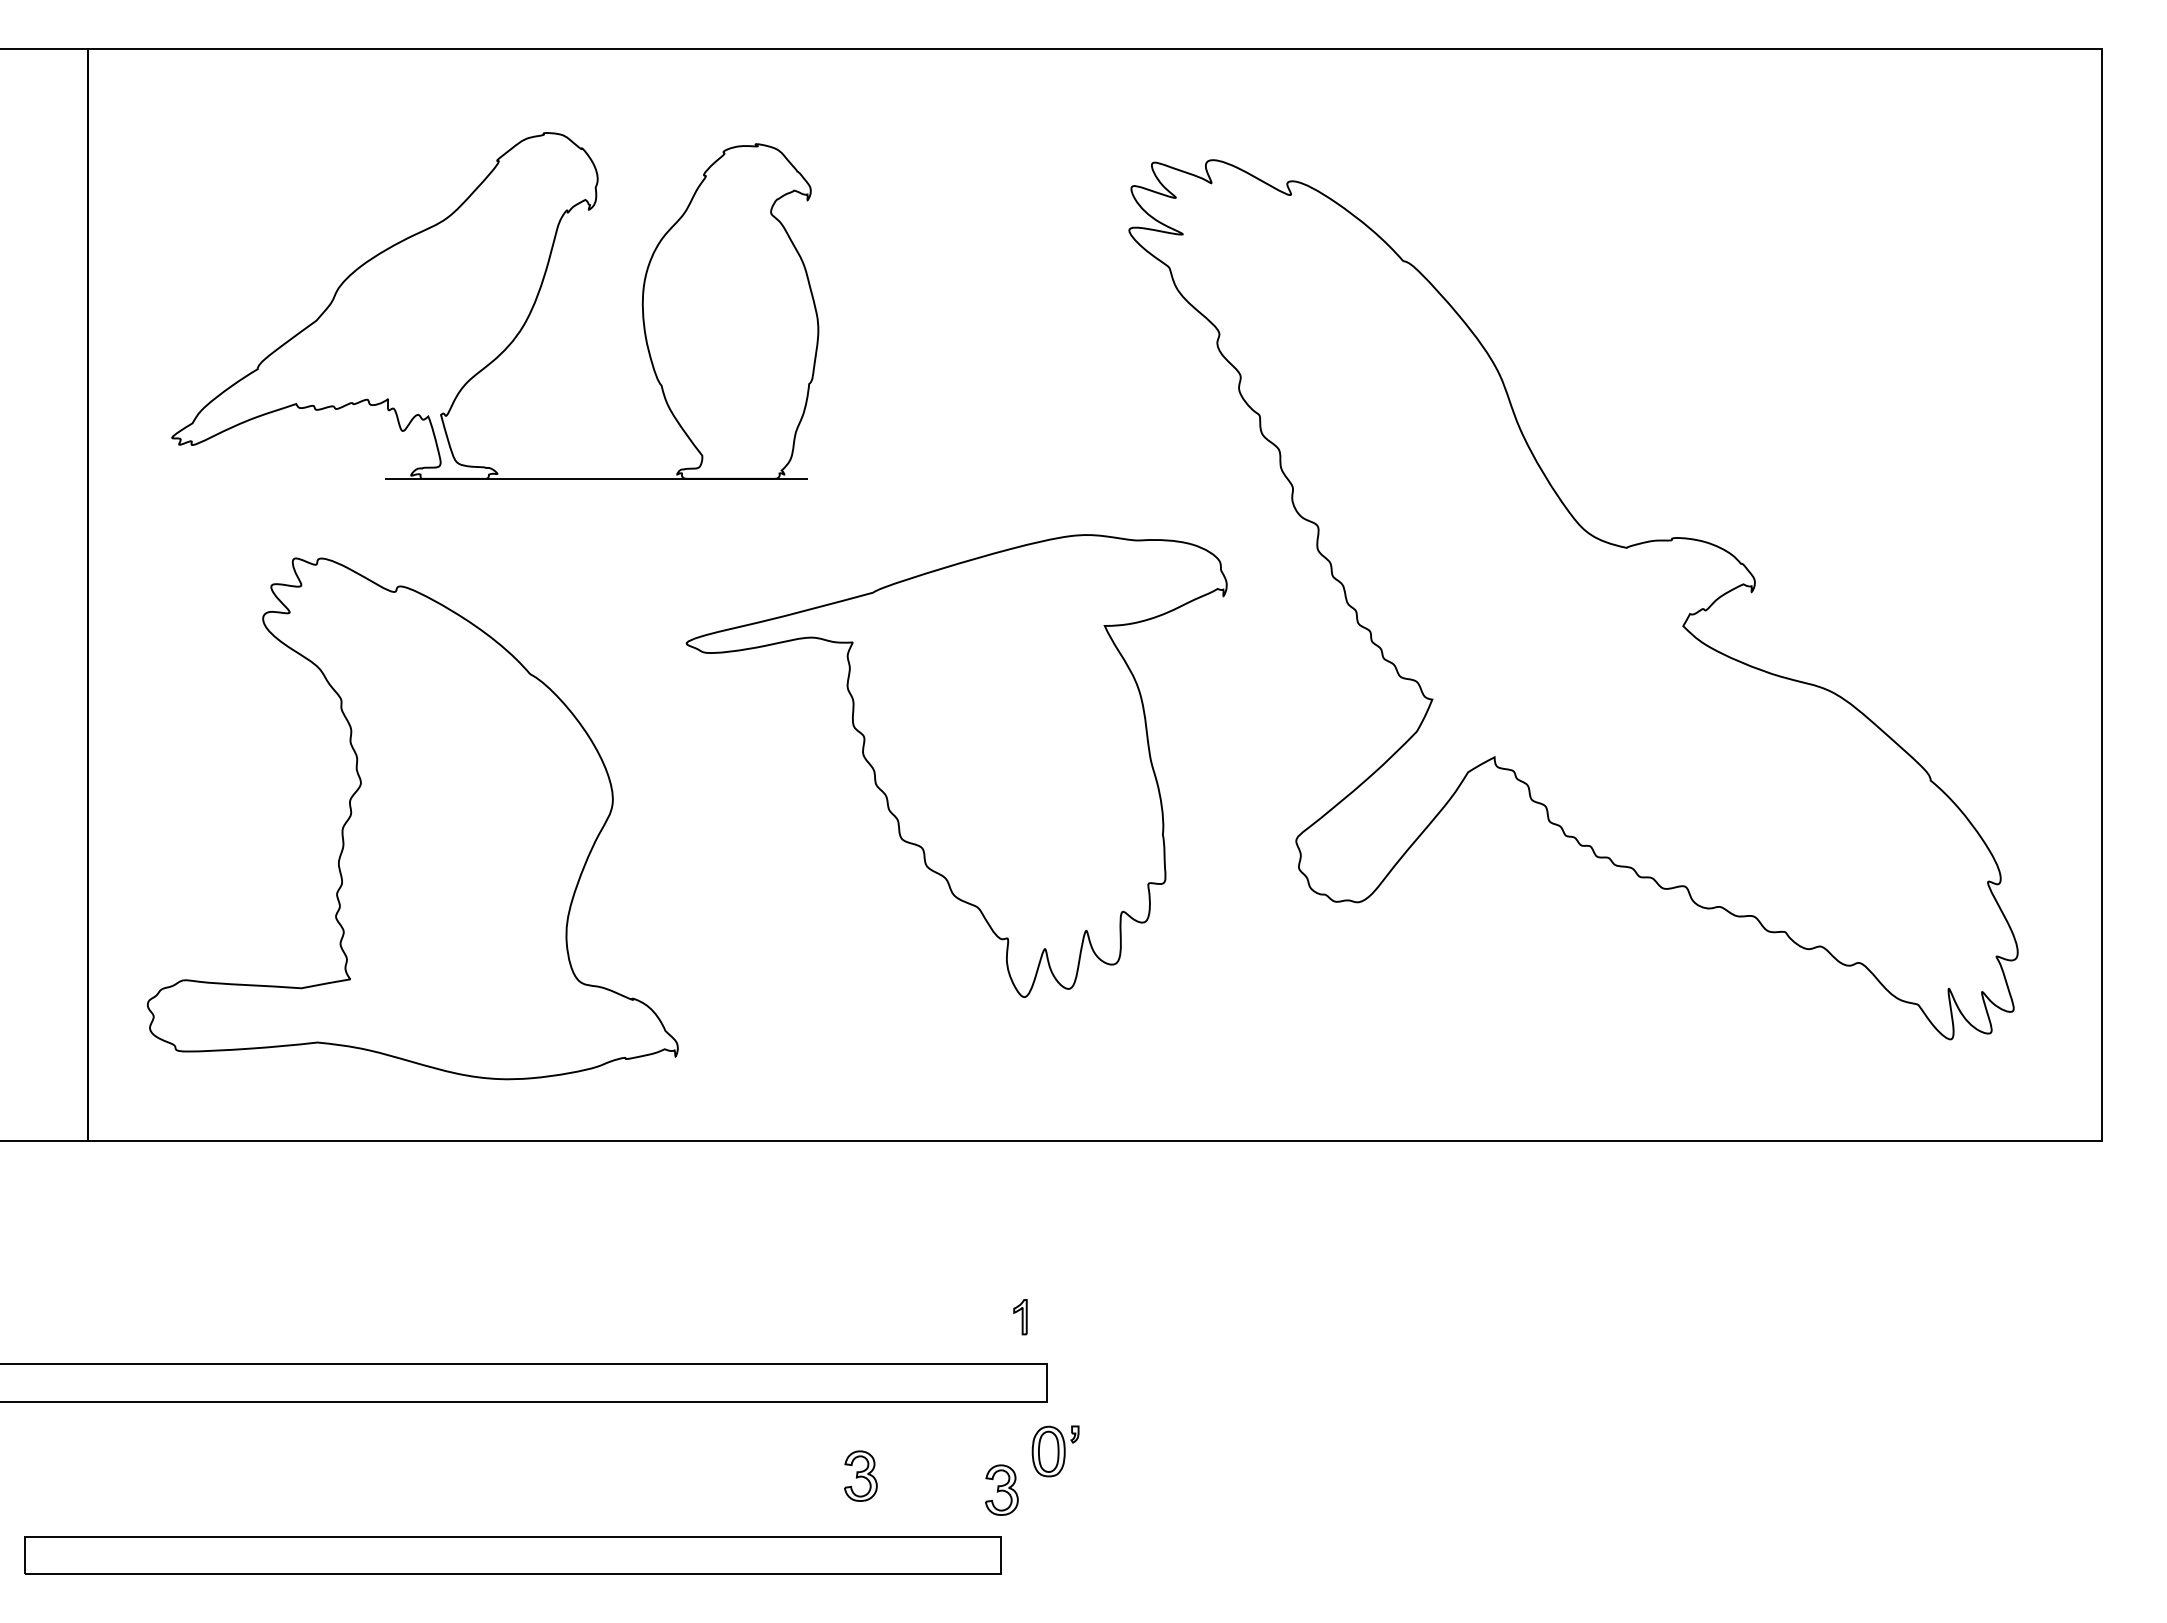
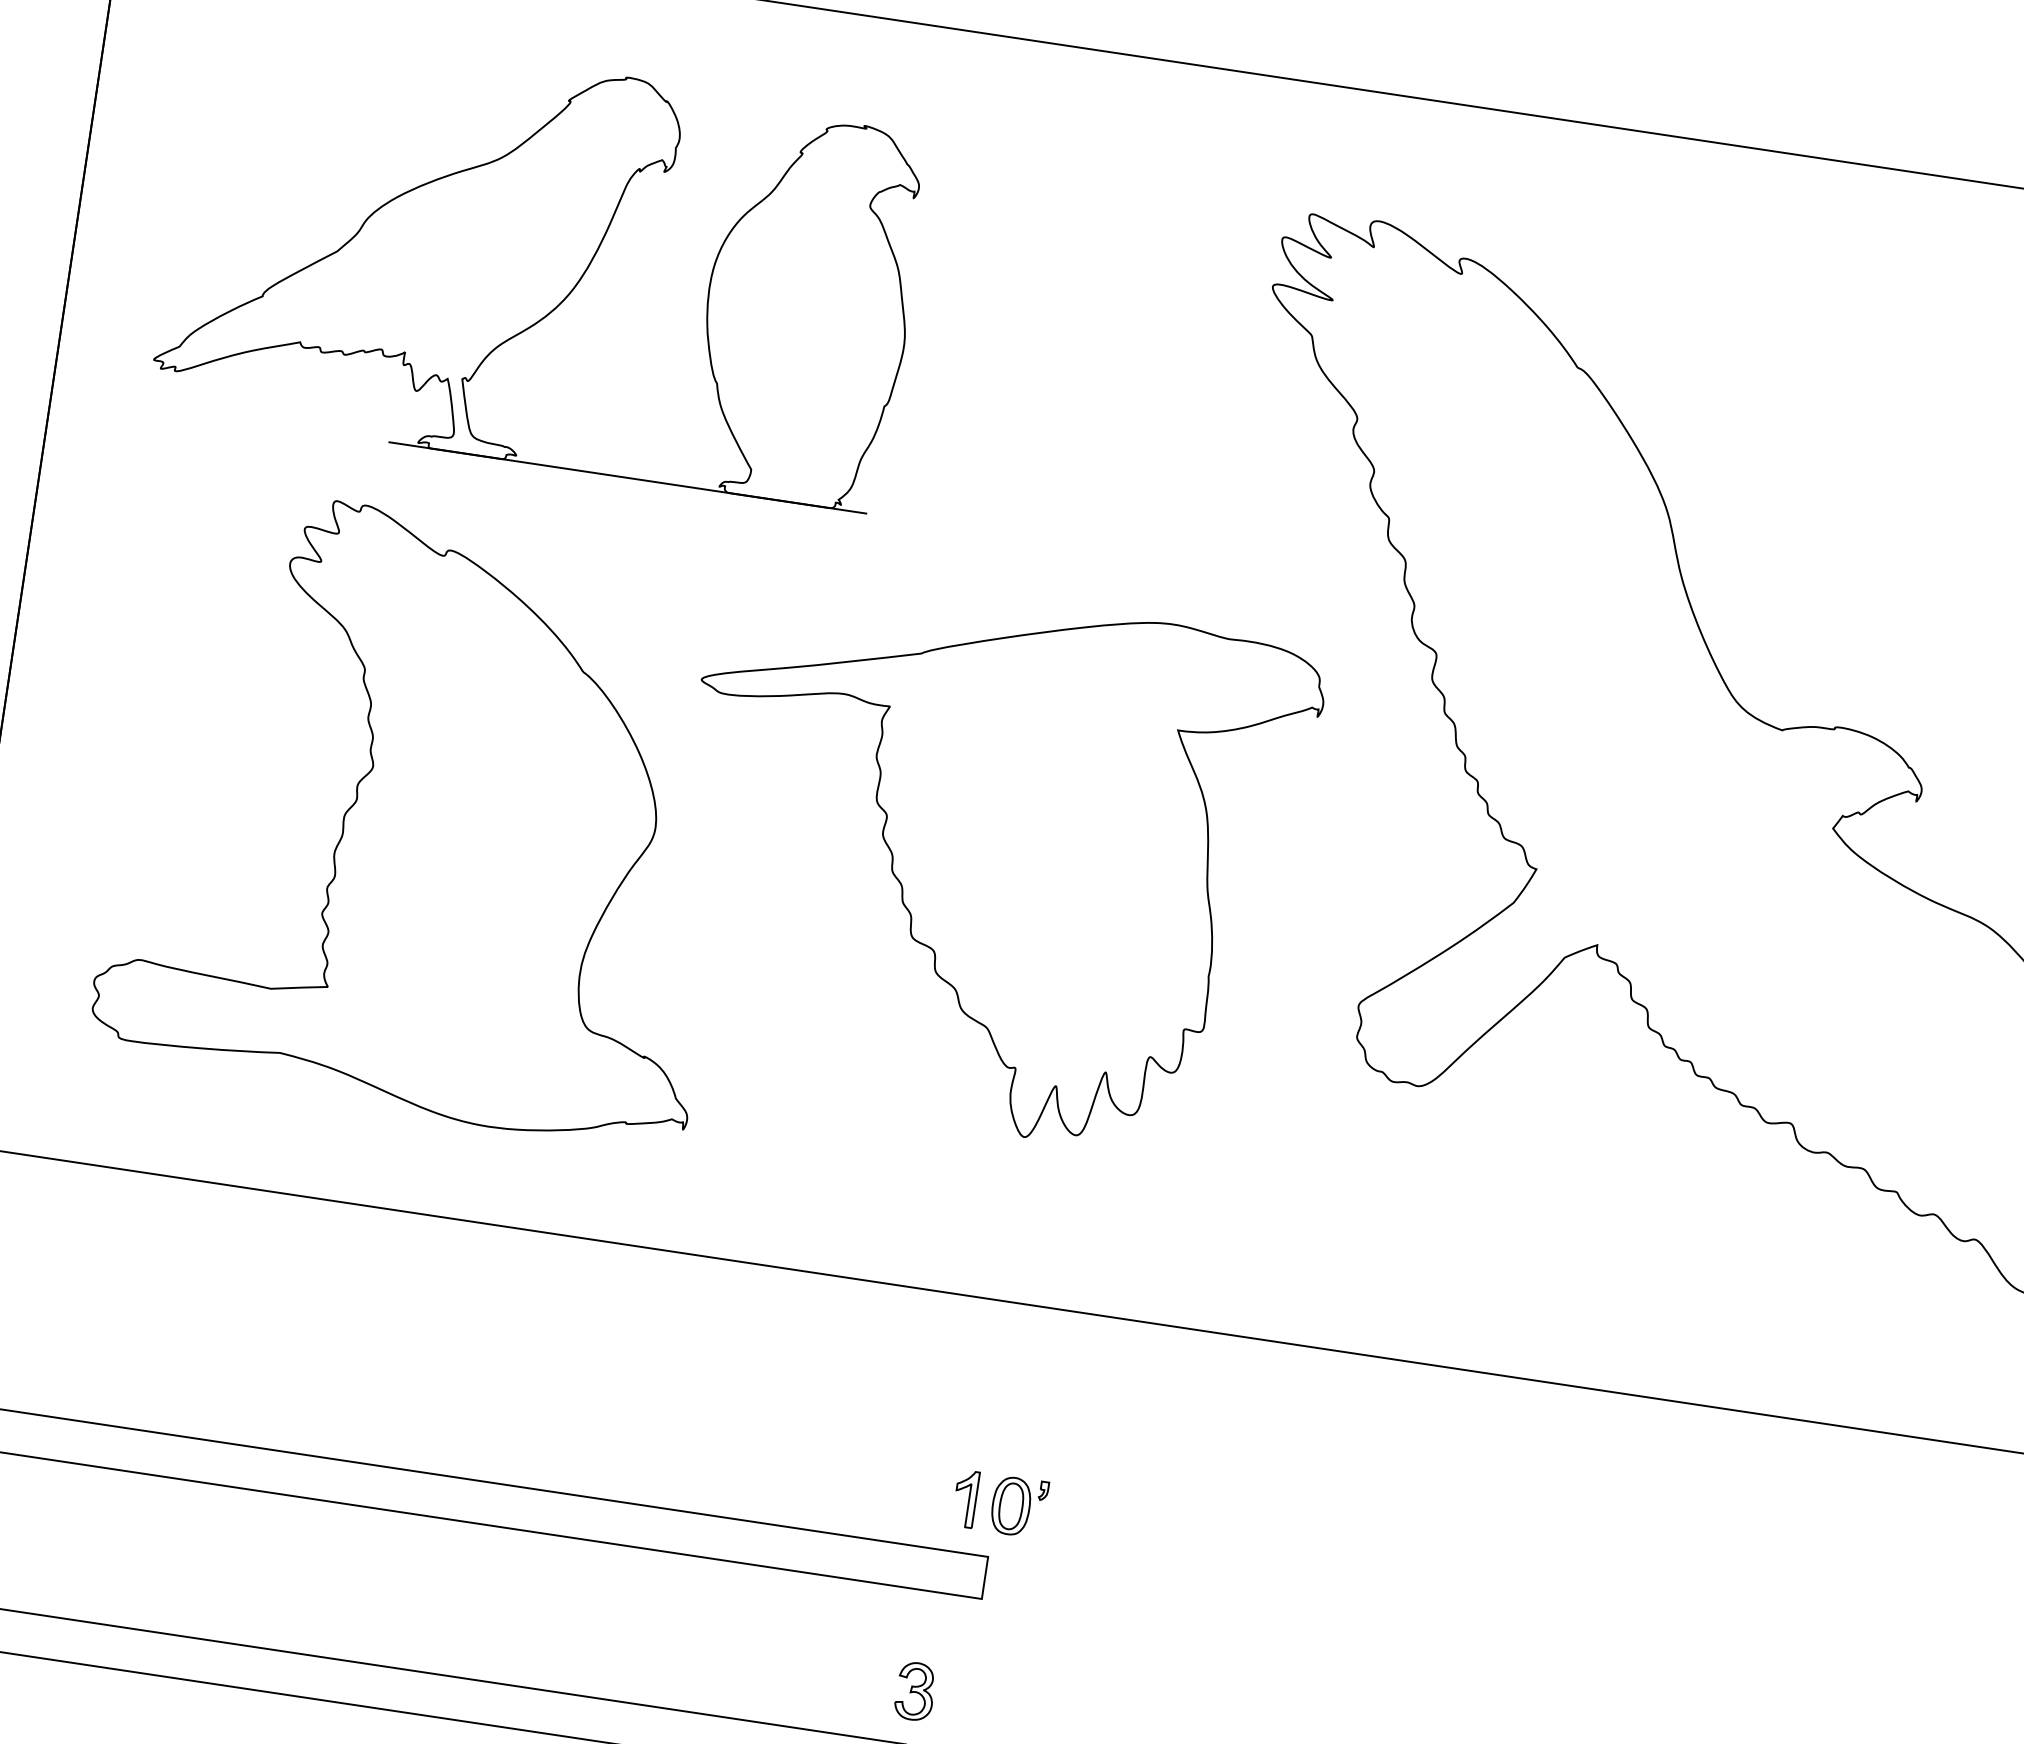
part: (412, 818) -> (425, 815), moved
part: (1020, 1316) -> (965, 1498), size x1.43
part: (1055, 1451) -> (1018, 1507), moved
part: (860, 1475) -> (757, 1650), removed

